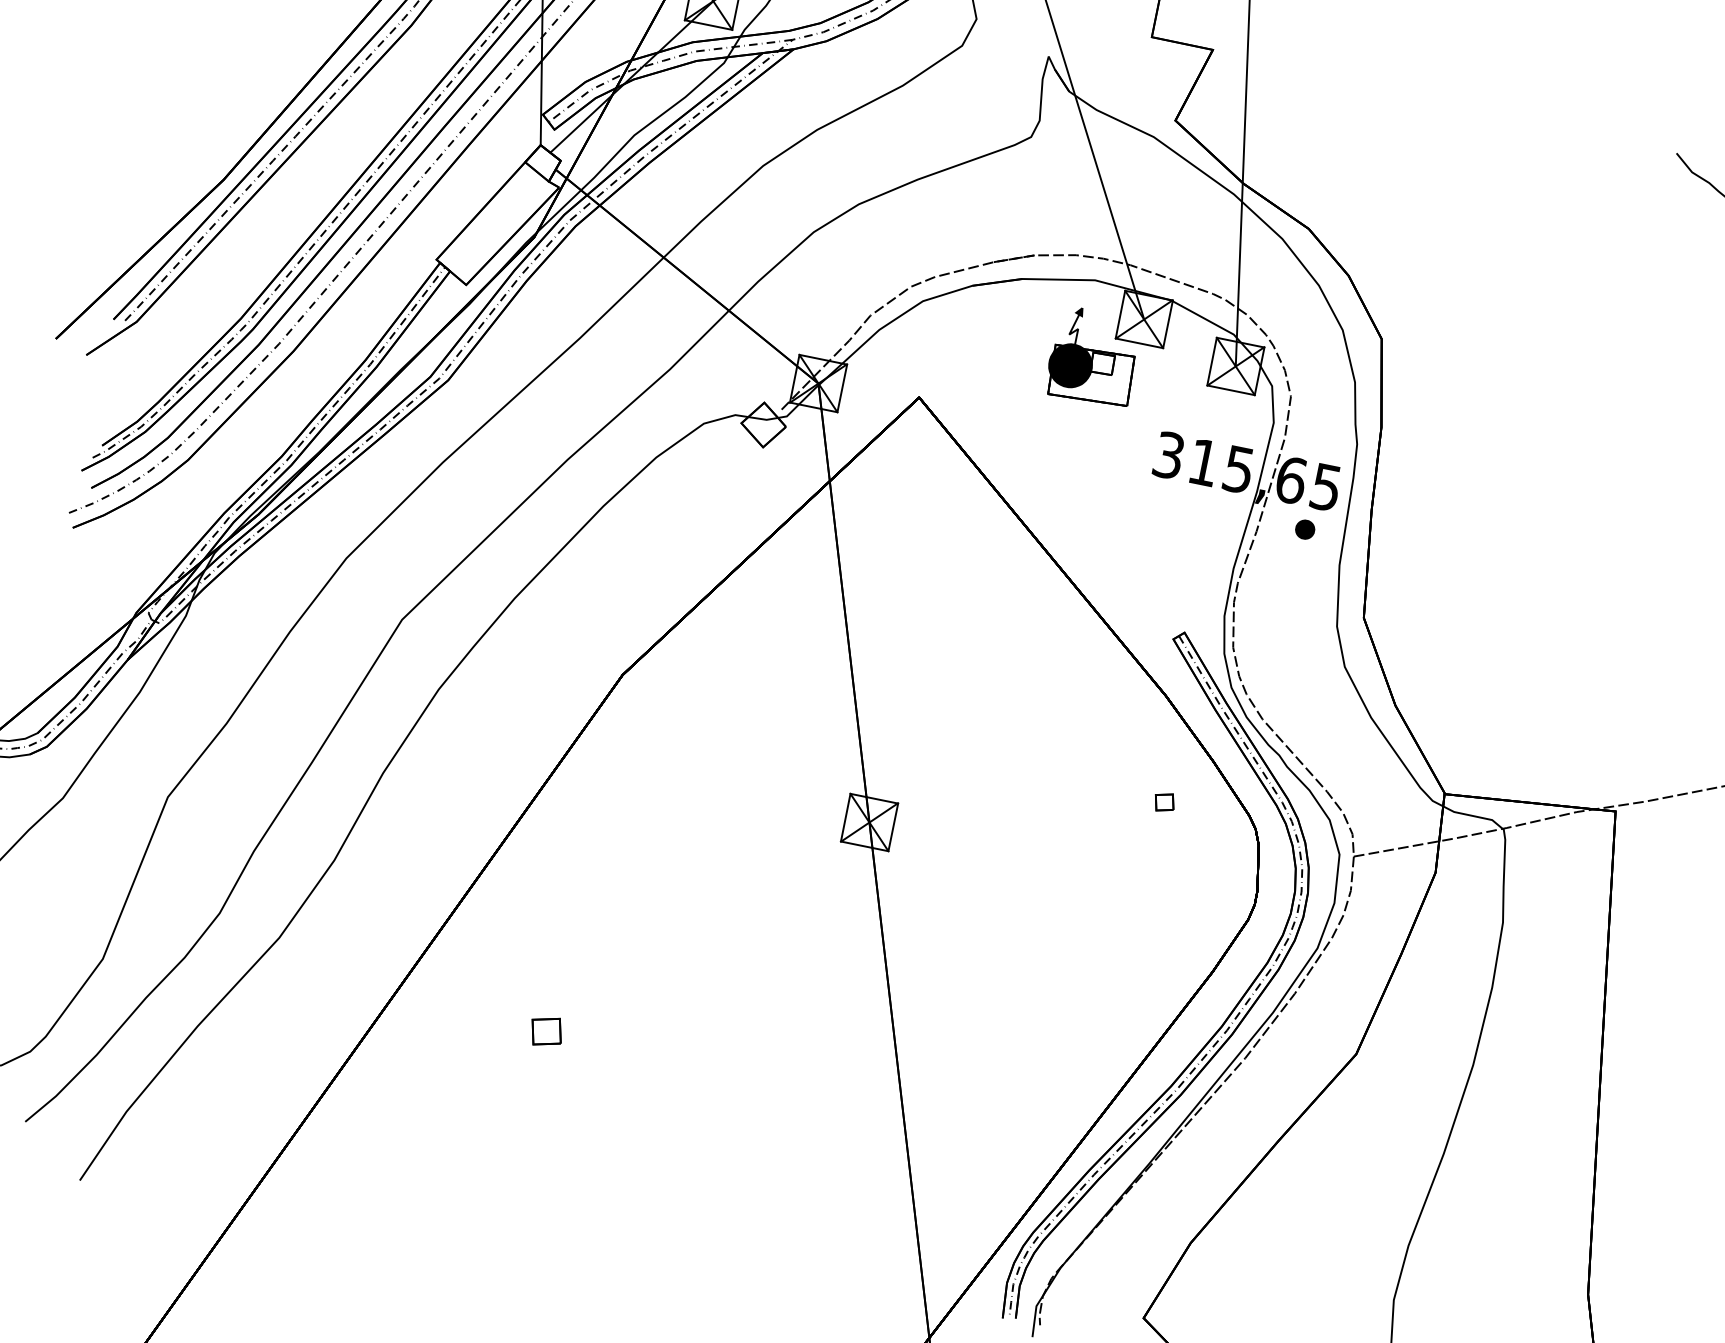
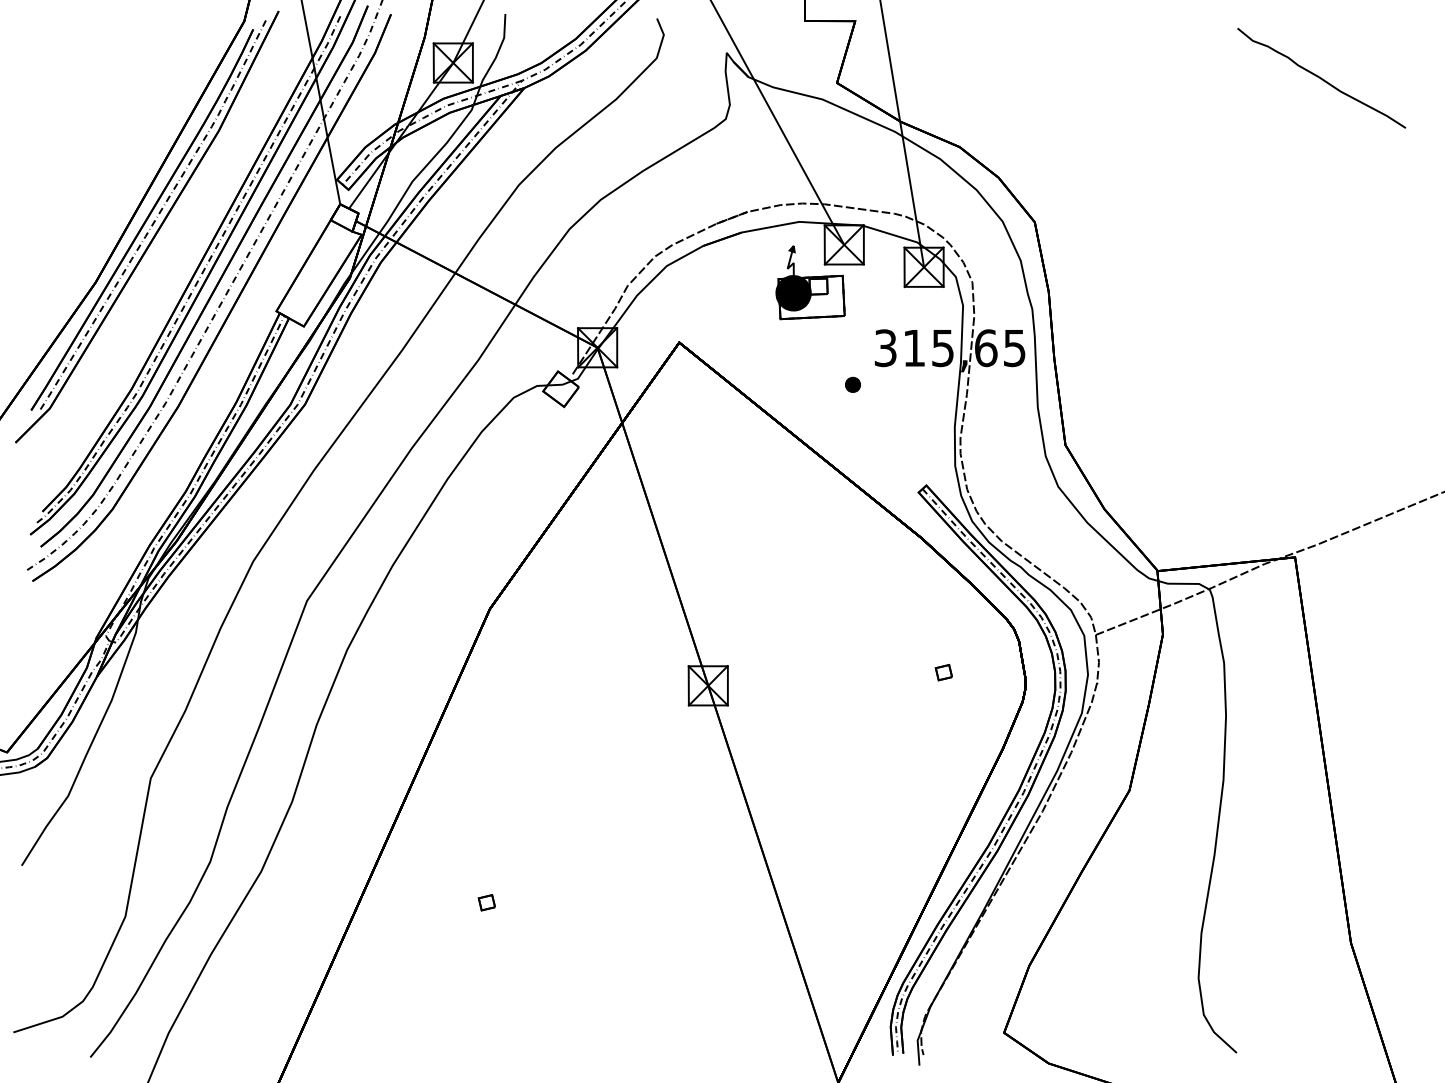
part: (1304, 529) -> (852, 384), moved
part: (1164, 802) -> (943, 672), moved
part: (545, 1031) -> (486, 902), size x0.62

